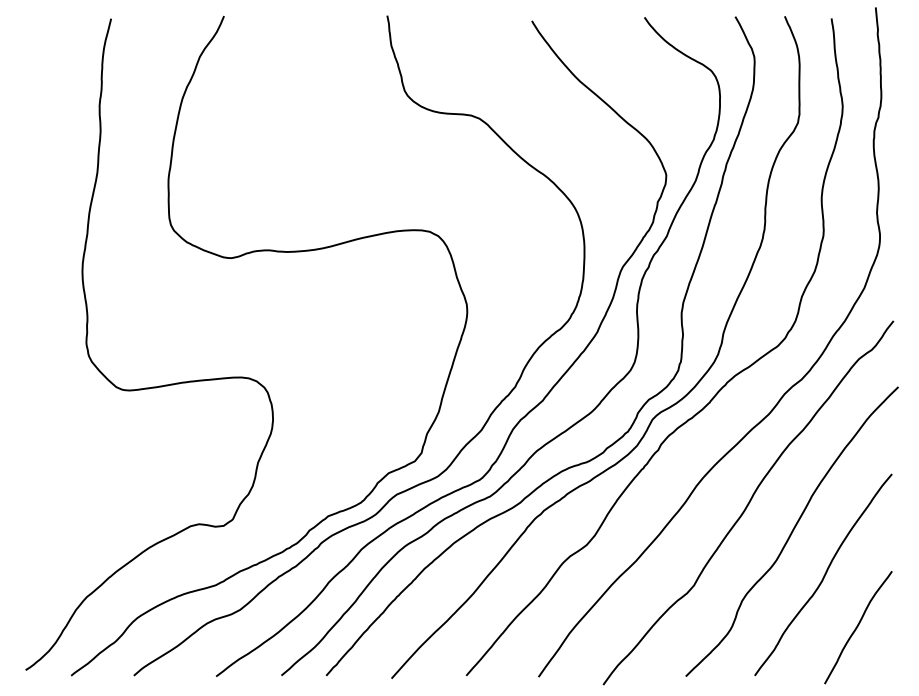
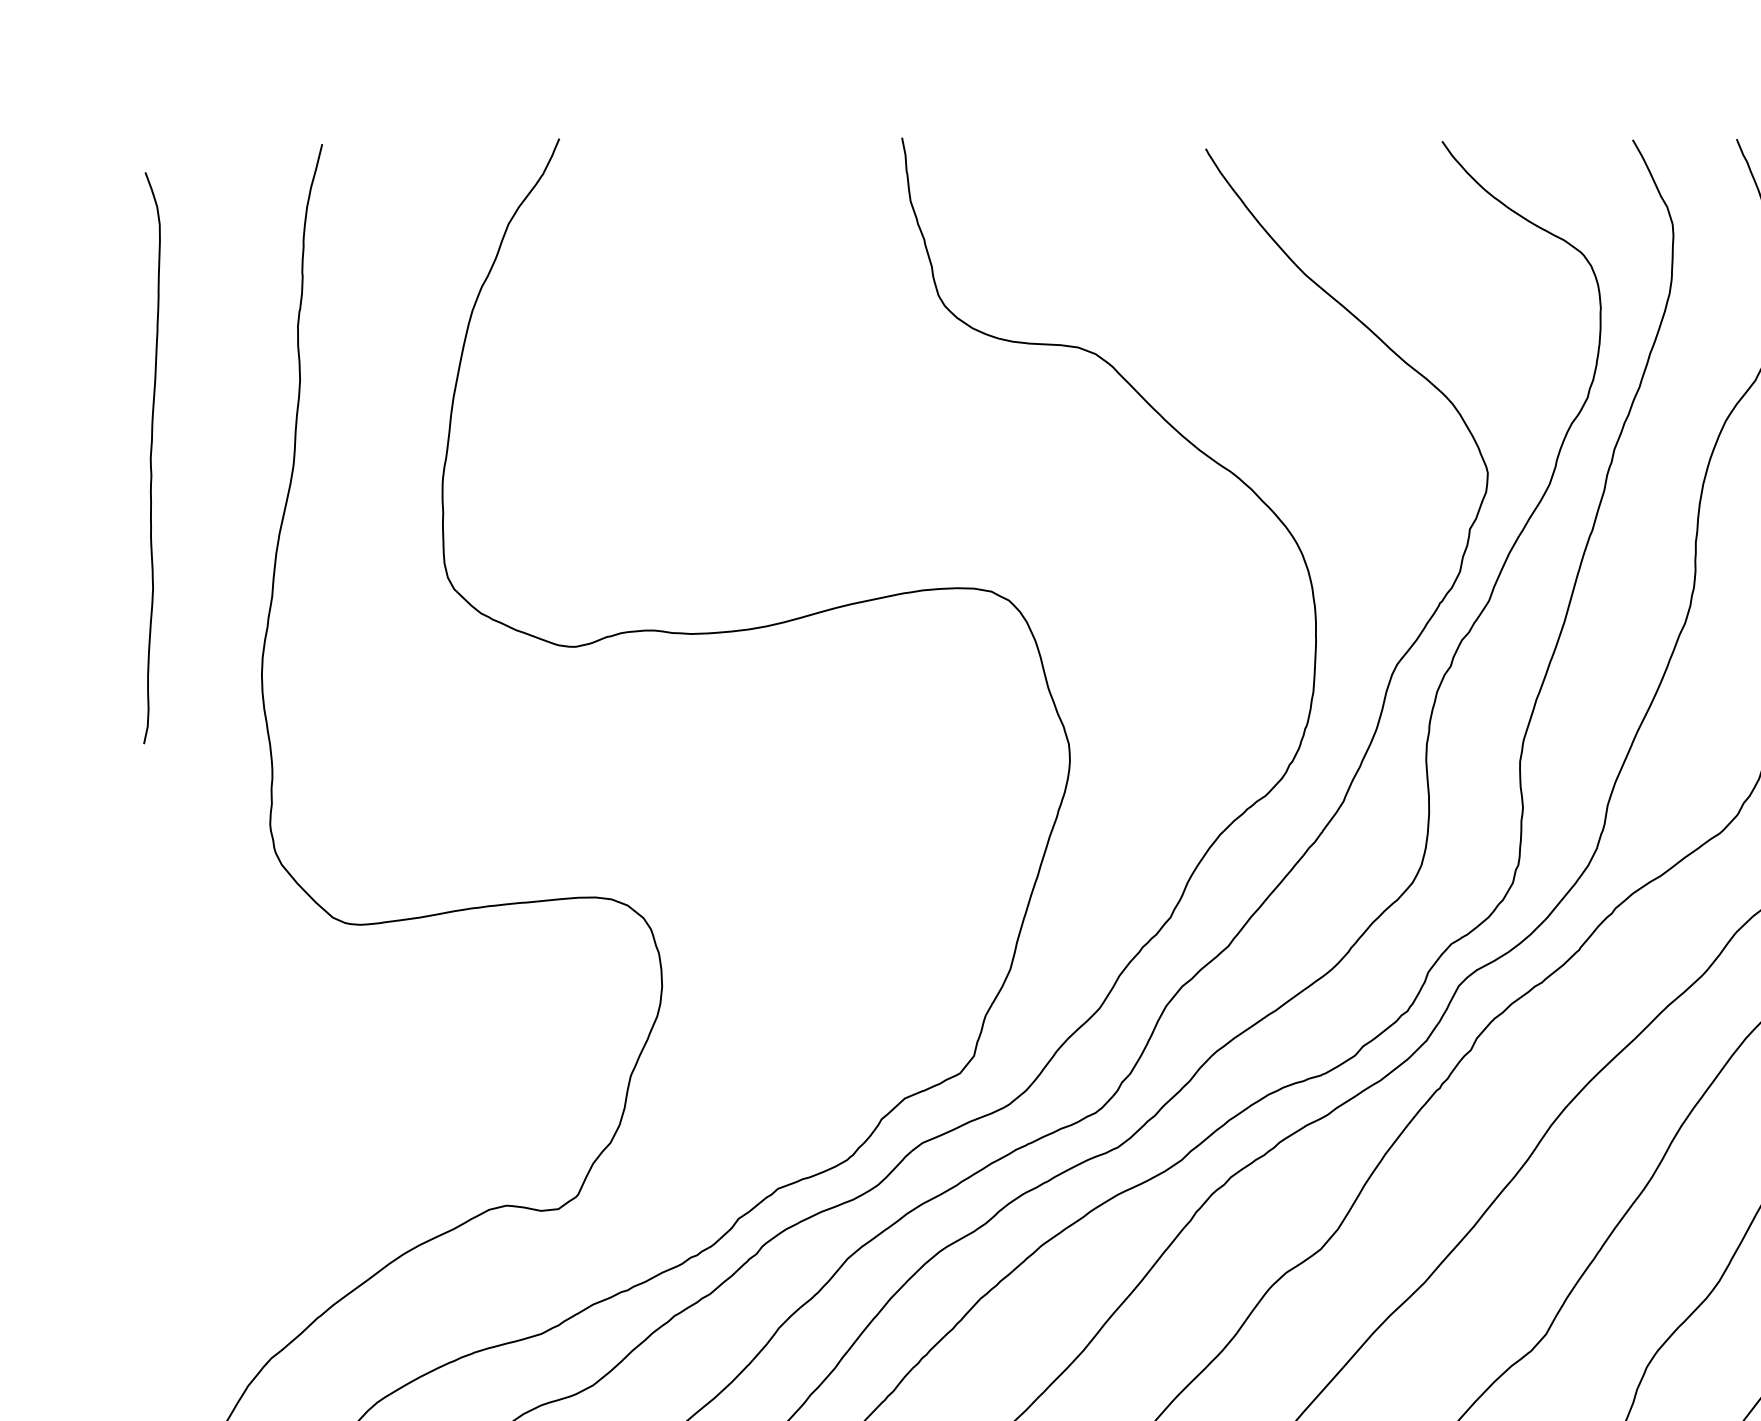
curve: (29, 168) -> (150, 458), added

